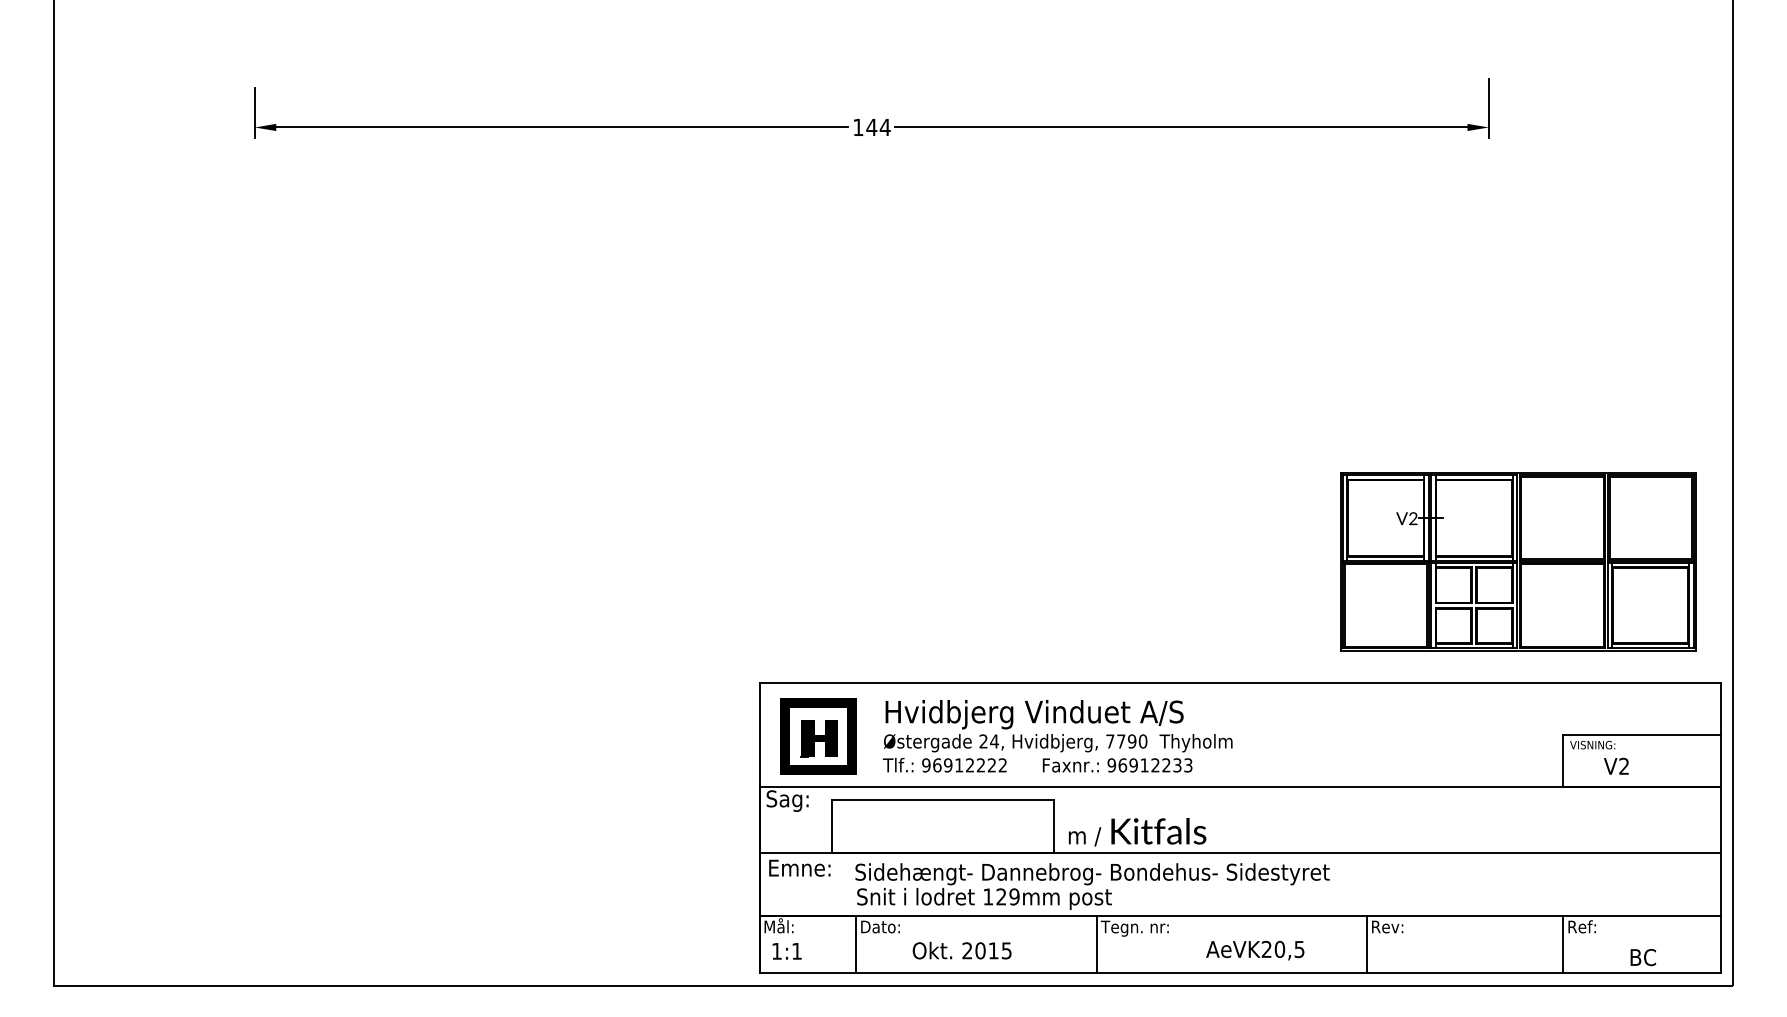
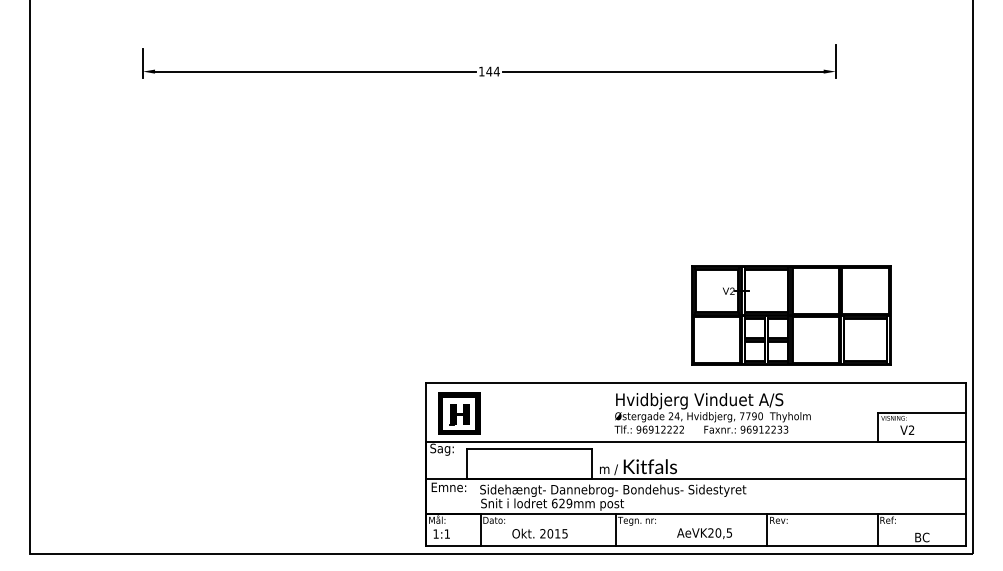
part: (1518, 561) -> (791, 315), moved
text: (1057, 736) -> (712, 413), moved
text: (987, 896) -> (554, 503), 129mm -> 629mm

